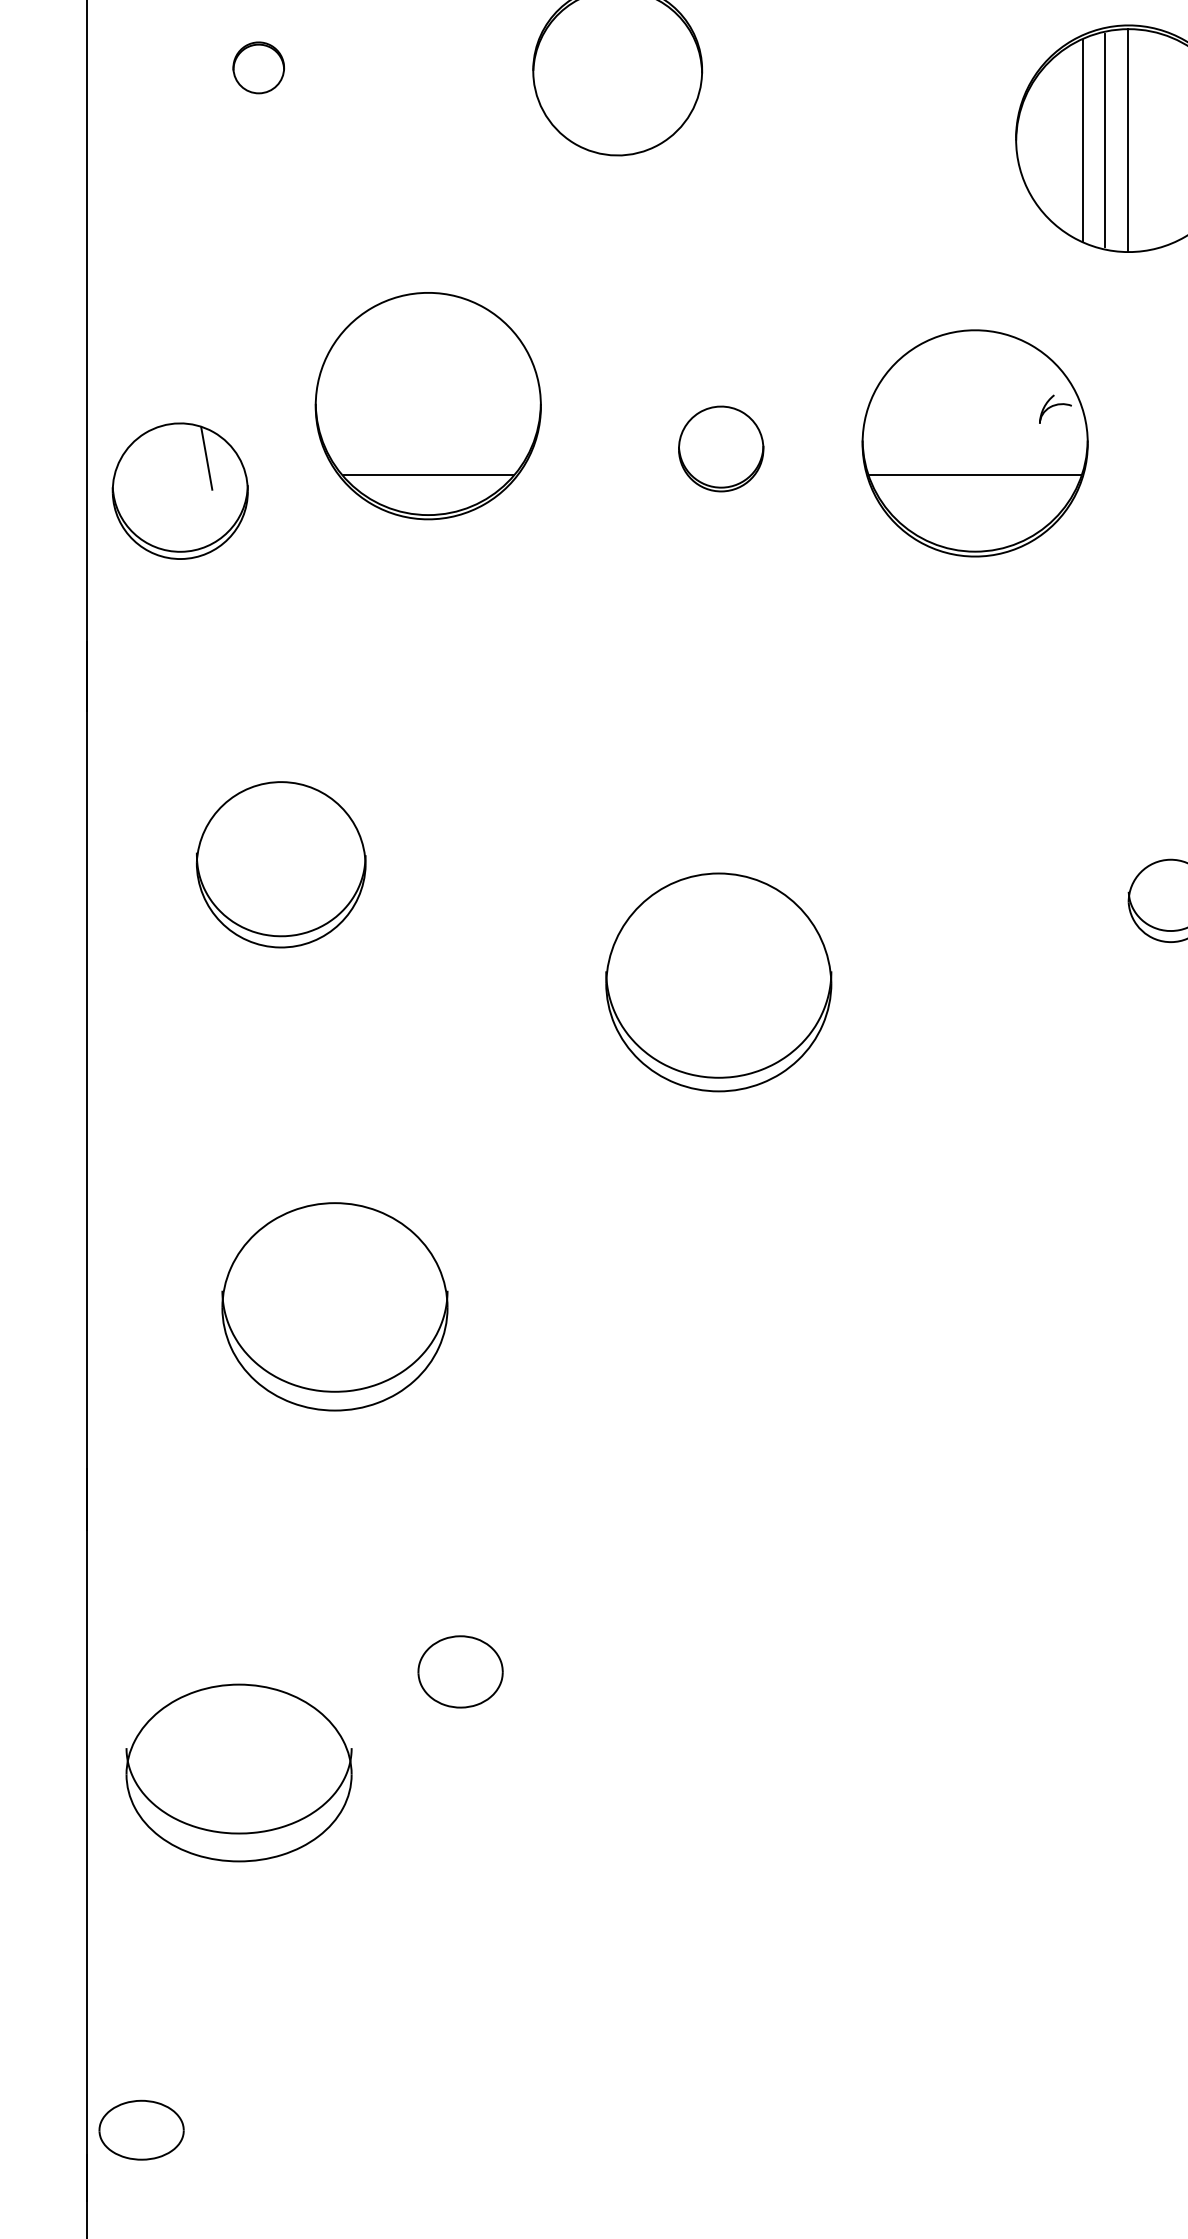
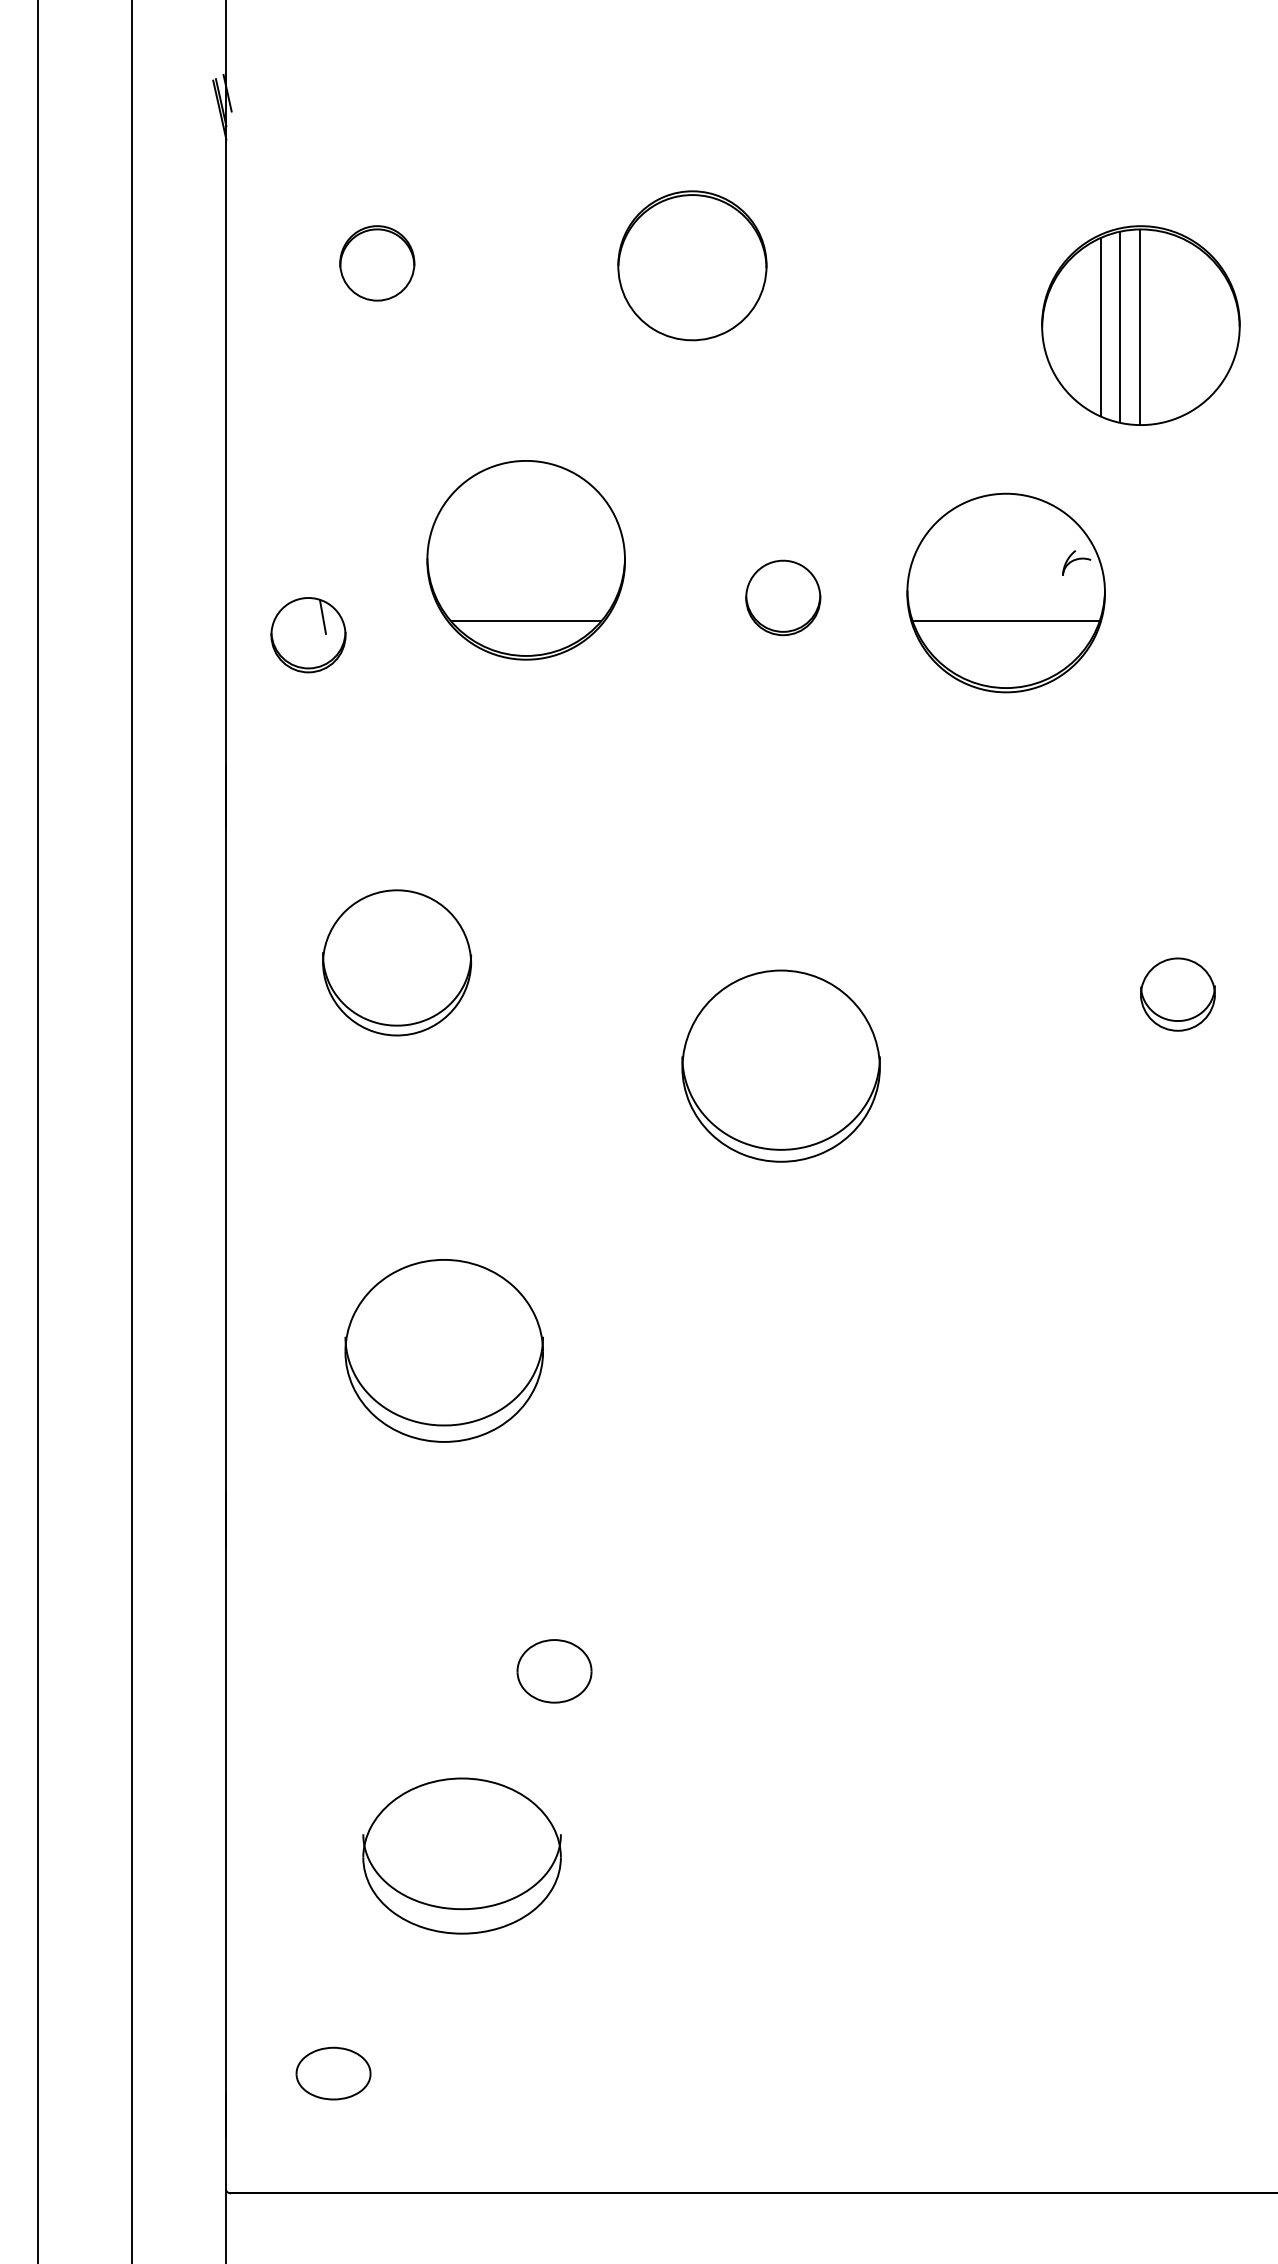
part: (258, 67) -> (377, 263), size x1.67
part: (180, 491) -> (308, 635), size x0.62
part: (238, 1772) -> (461, 1855), moved
part: (141, 2130) -> (333, 2073), moved

